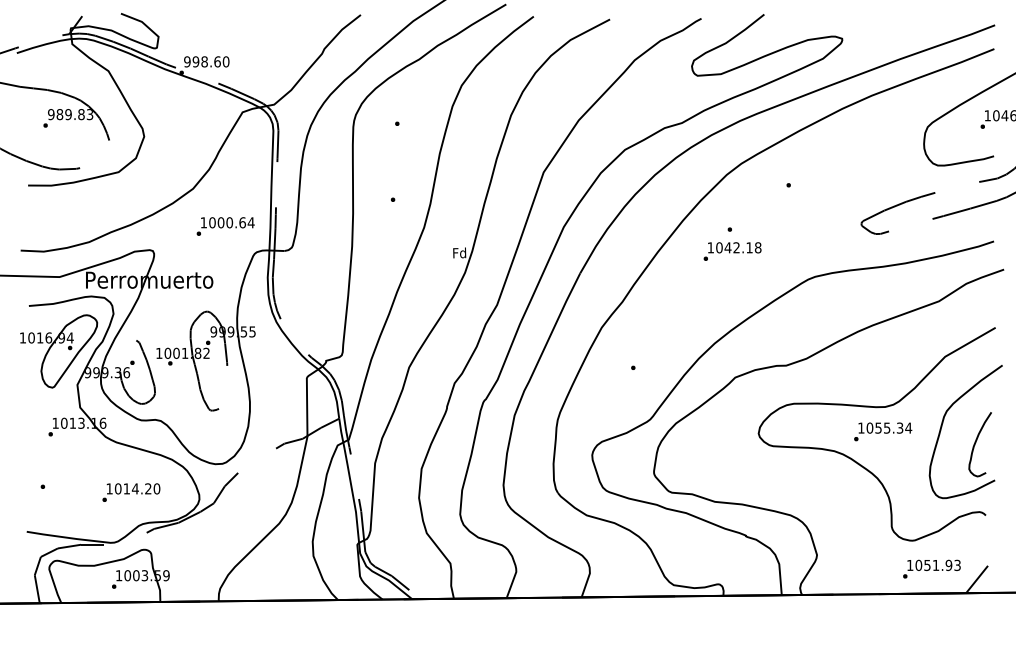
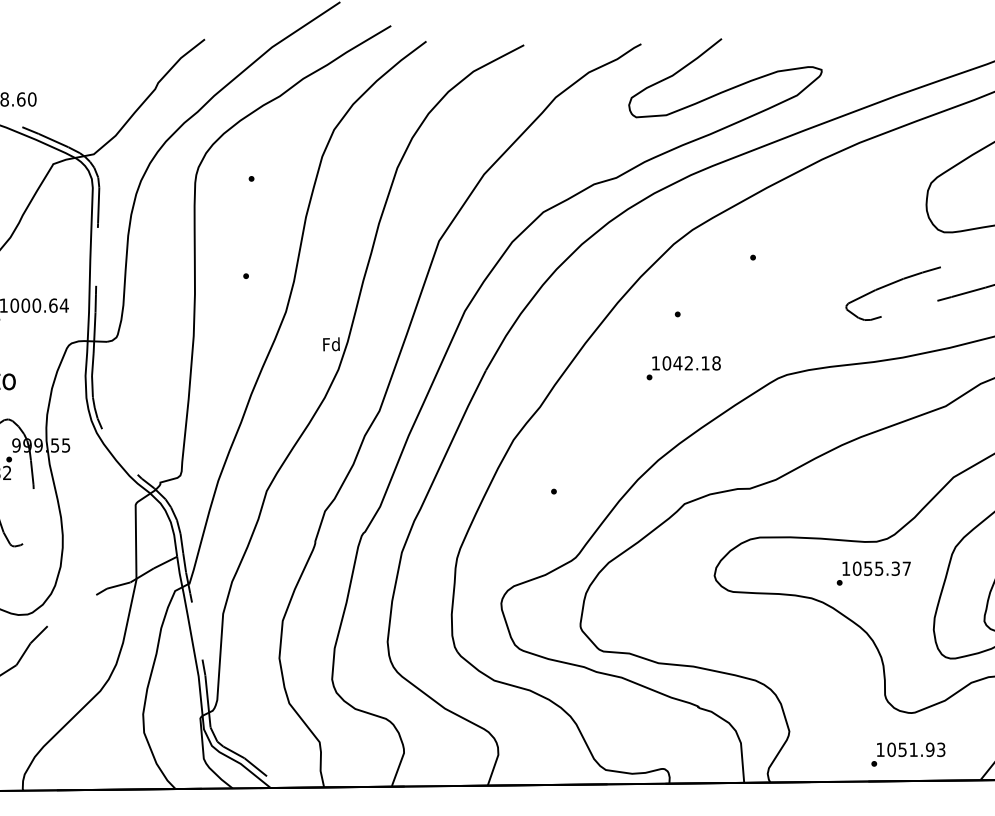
text: (732, 251) -> (683, 368), moved
text: (908, 427) -> (906, 567), 1055.34 -> 1055.37
text: (931, 568) -> (907, 753), moved

